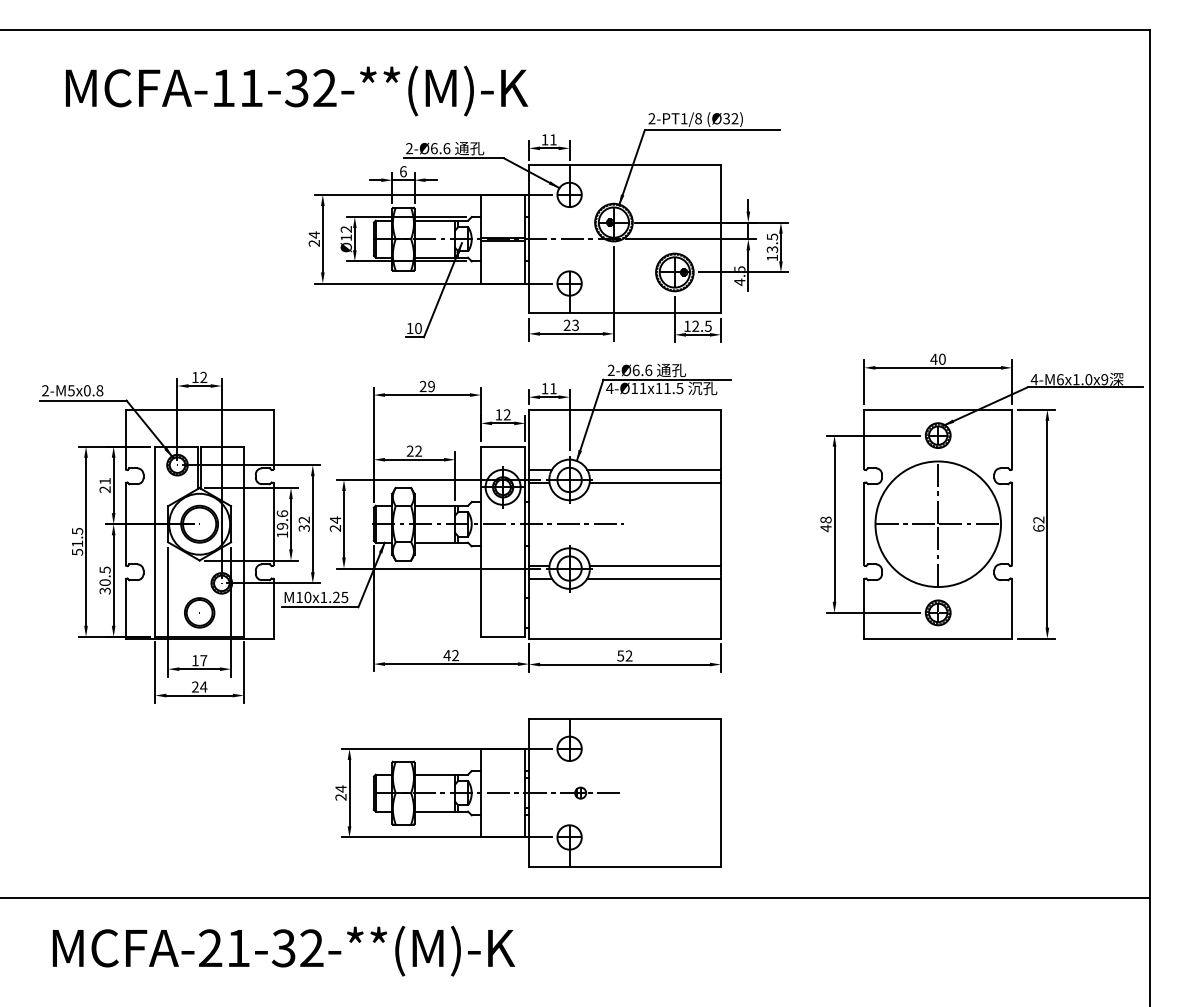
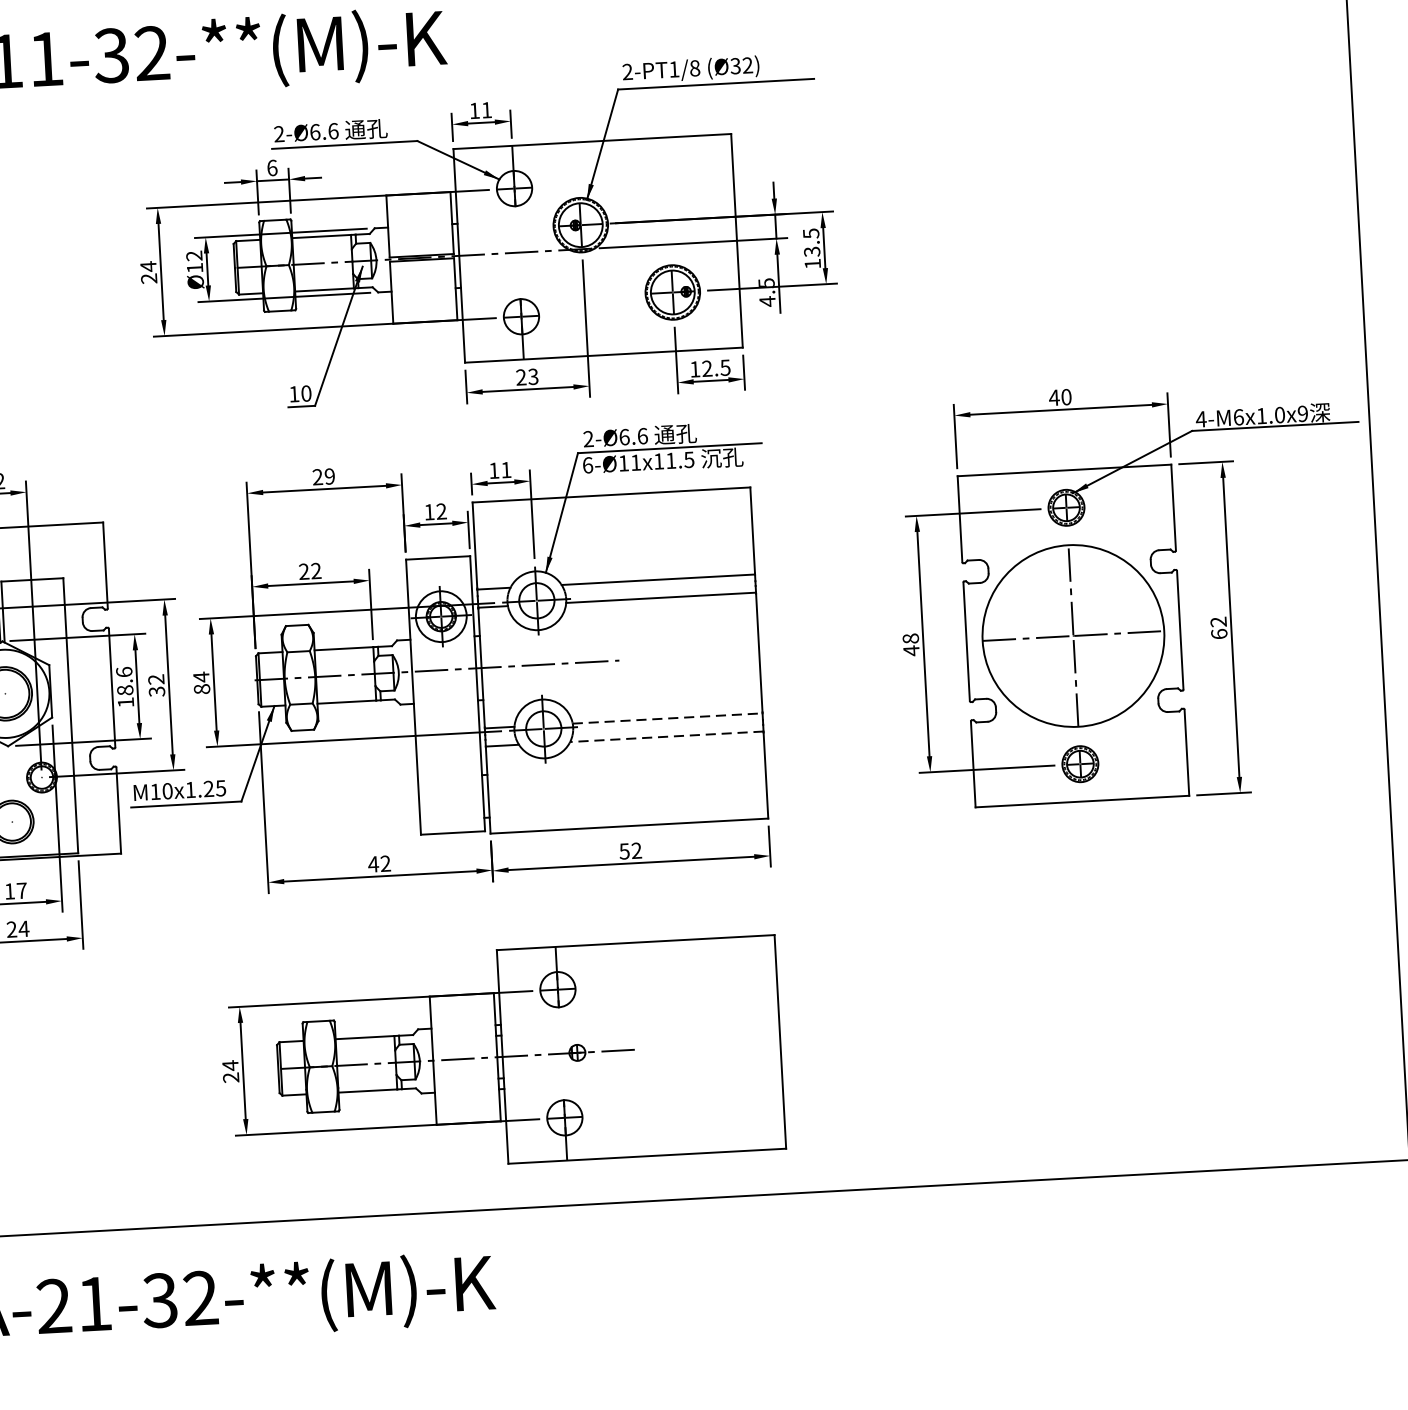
text: (609, 388) -> (587, 465), 4-Ø11x11.5 -> 6-Ø11x11.5
text: (282, 525) -> (125, 689), 19.6 -> 18.6
text: (335, 528) -> (202, 689), 24 -> 84
line: (655, 565) -> (667, 717), solid -> dashed
line: (654, 578) -> (667, 736), solid -> dashed

